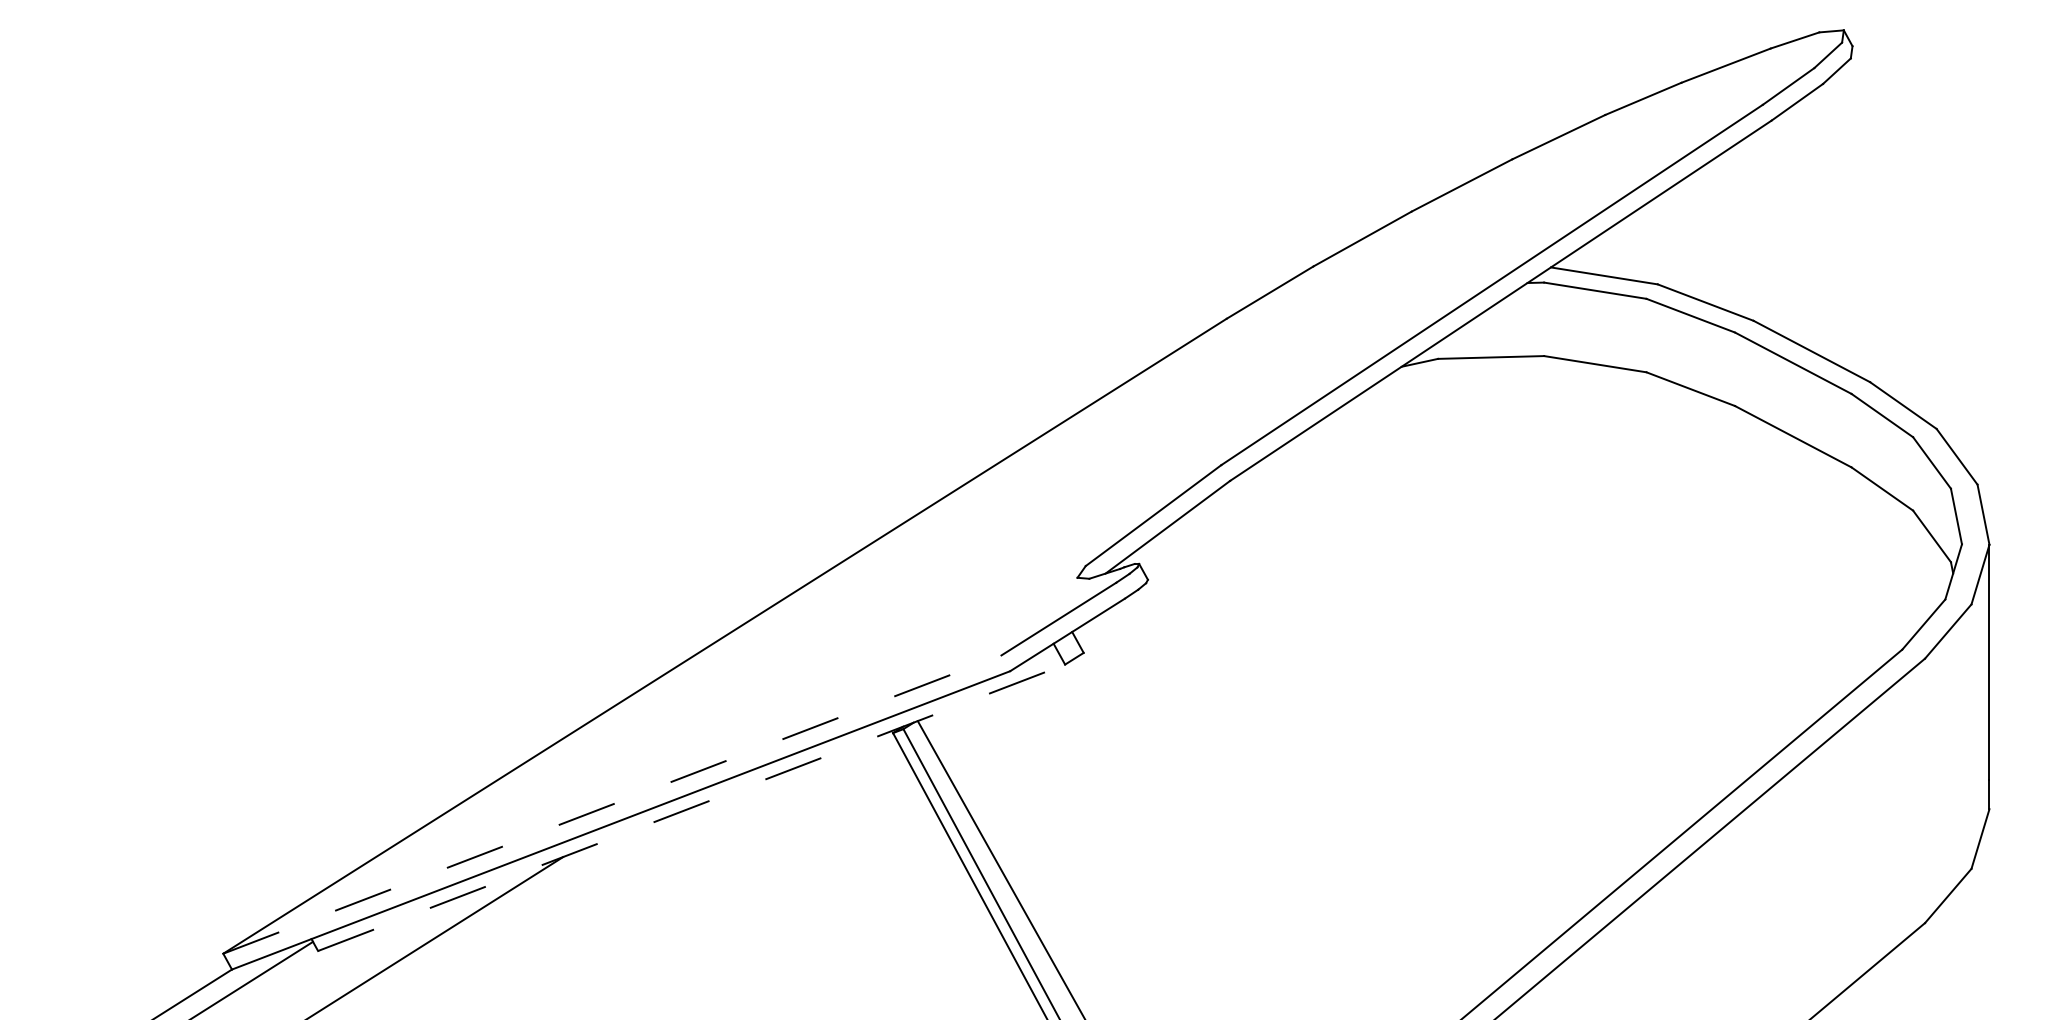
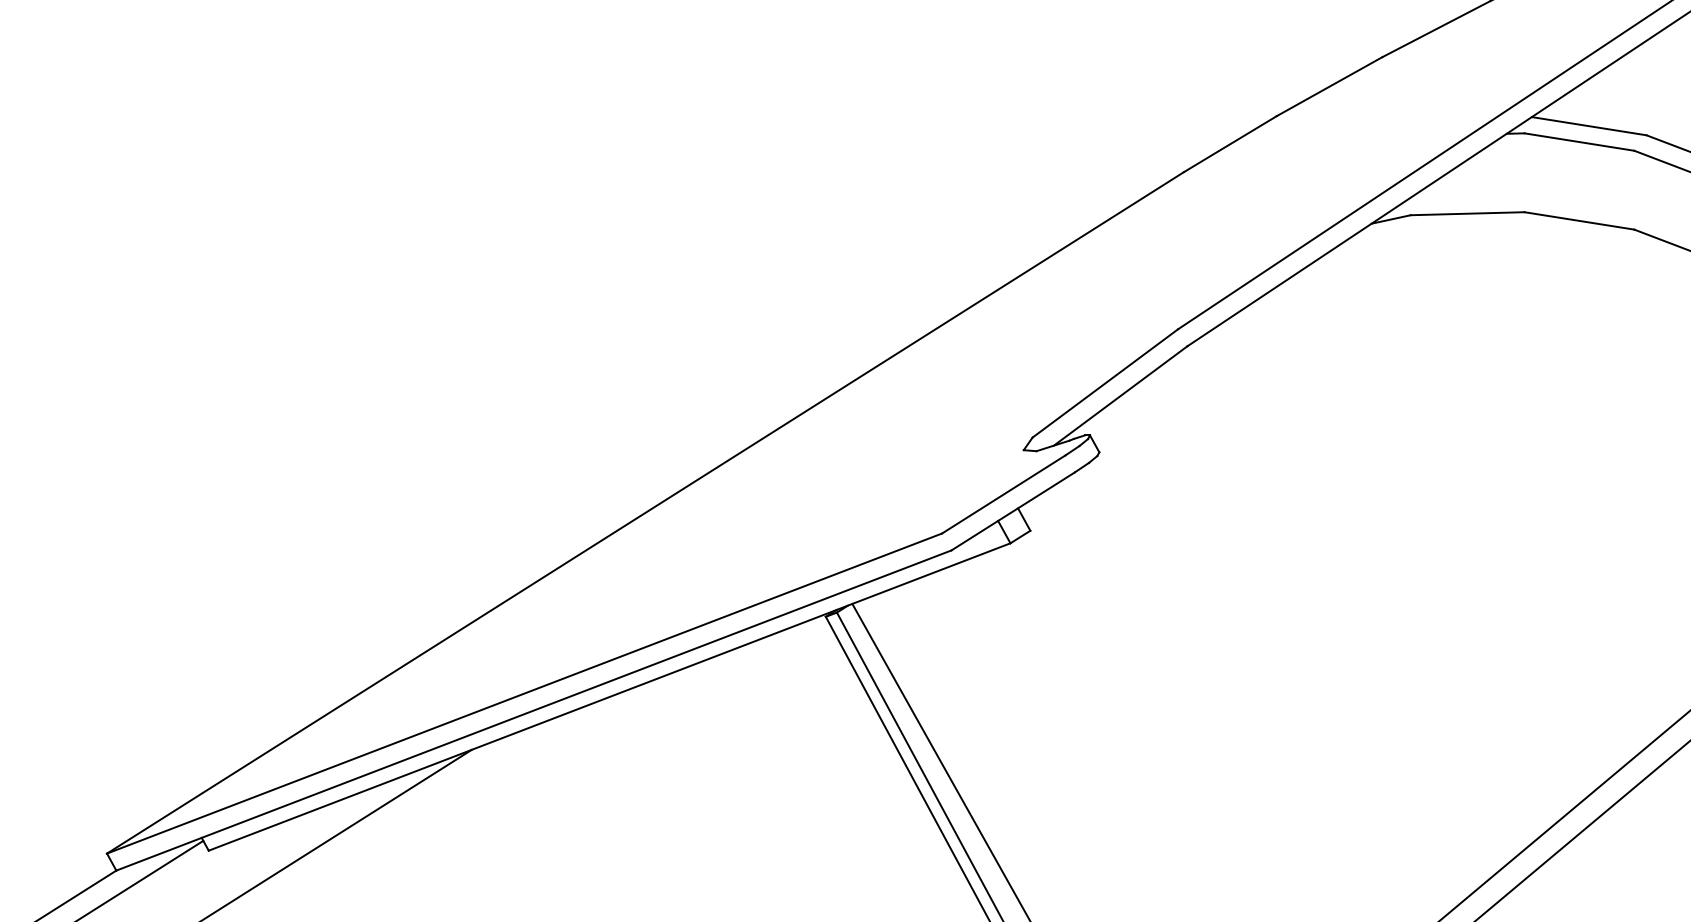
line: (612, 804) -> (524, 693), dashed -> solid
line: (692, 807) -> (610, 696), dashed -> solid

